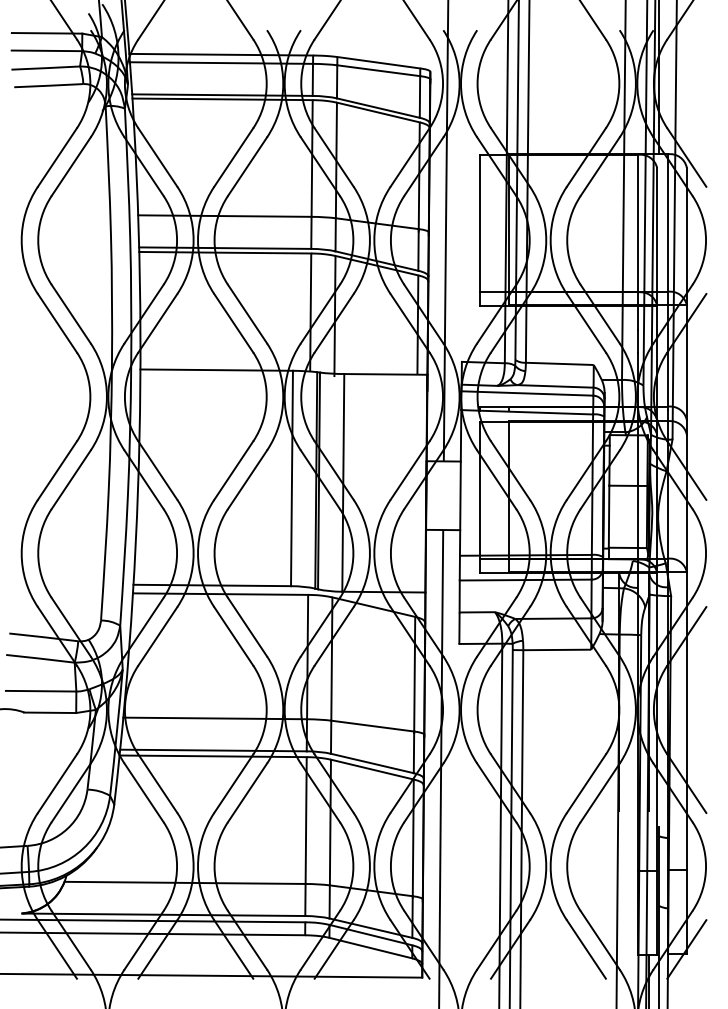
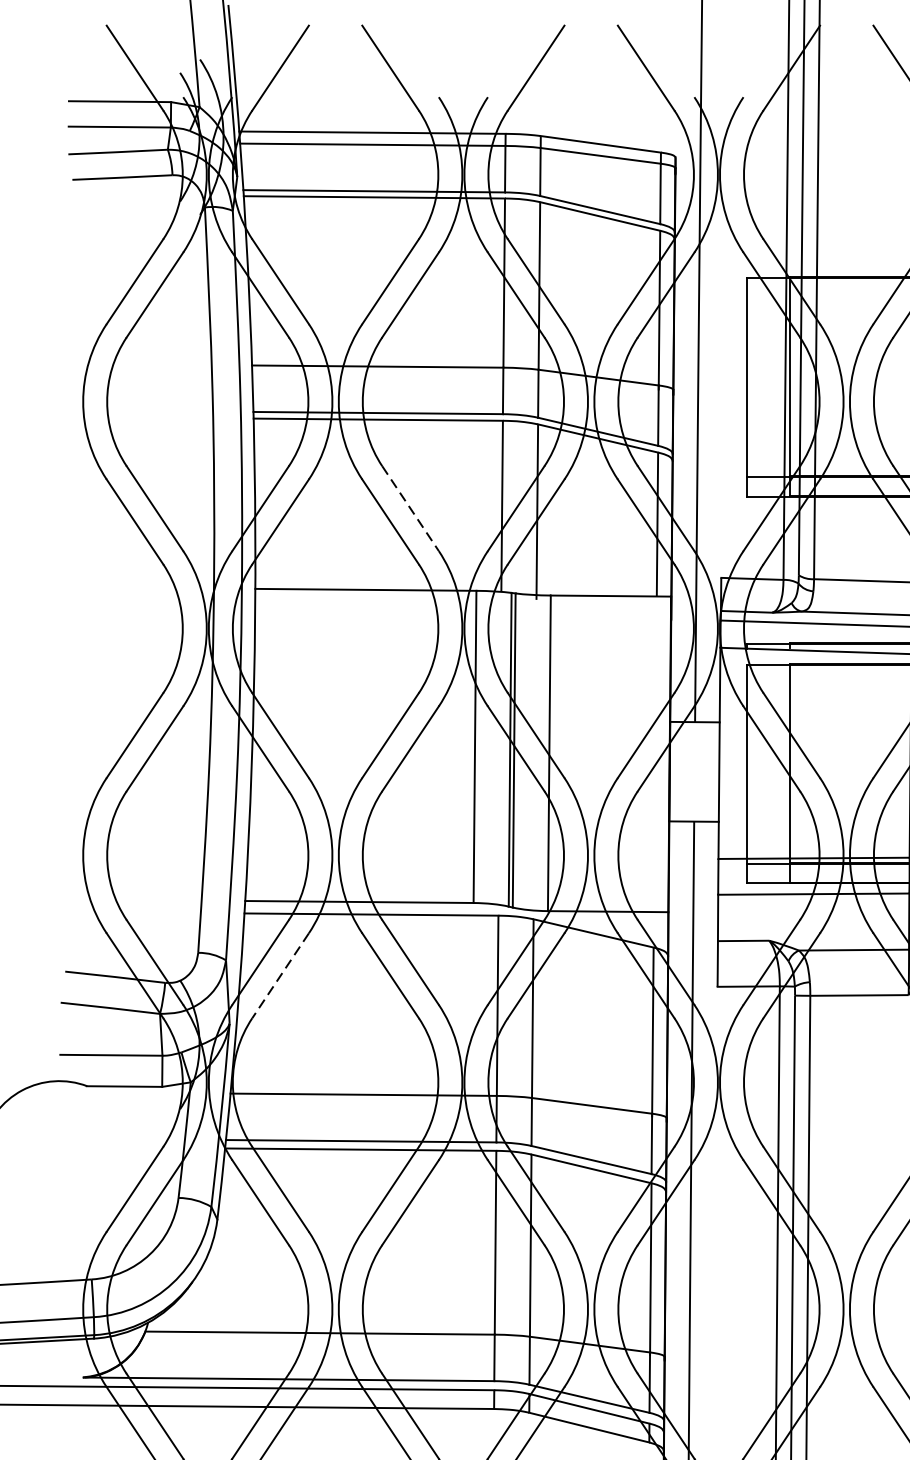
line: (247, 314) -> (410, 509), solid -> dashed
line: (157, 636) -> (280, 975), solid -> dashed

